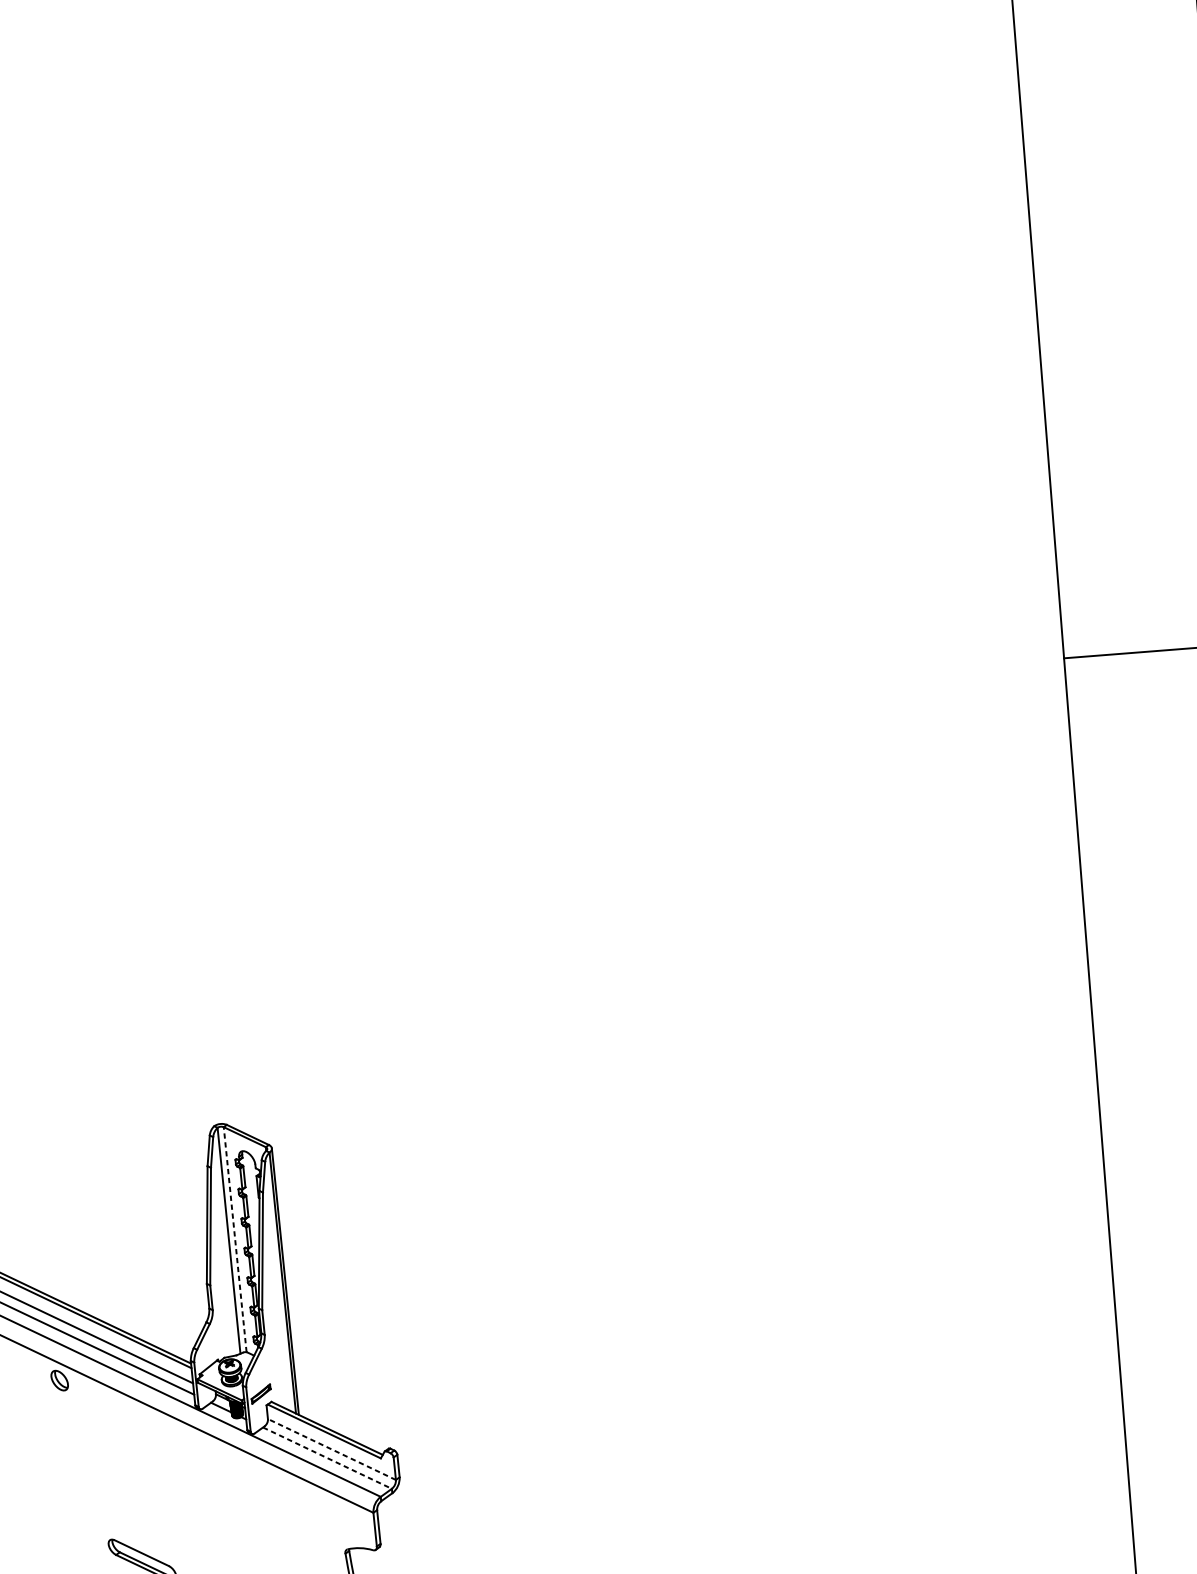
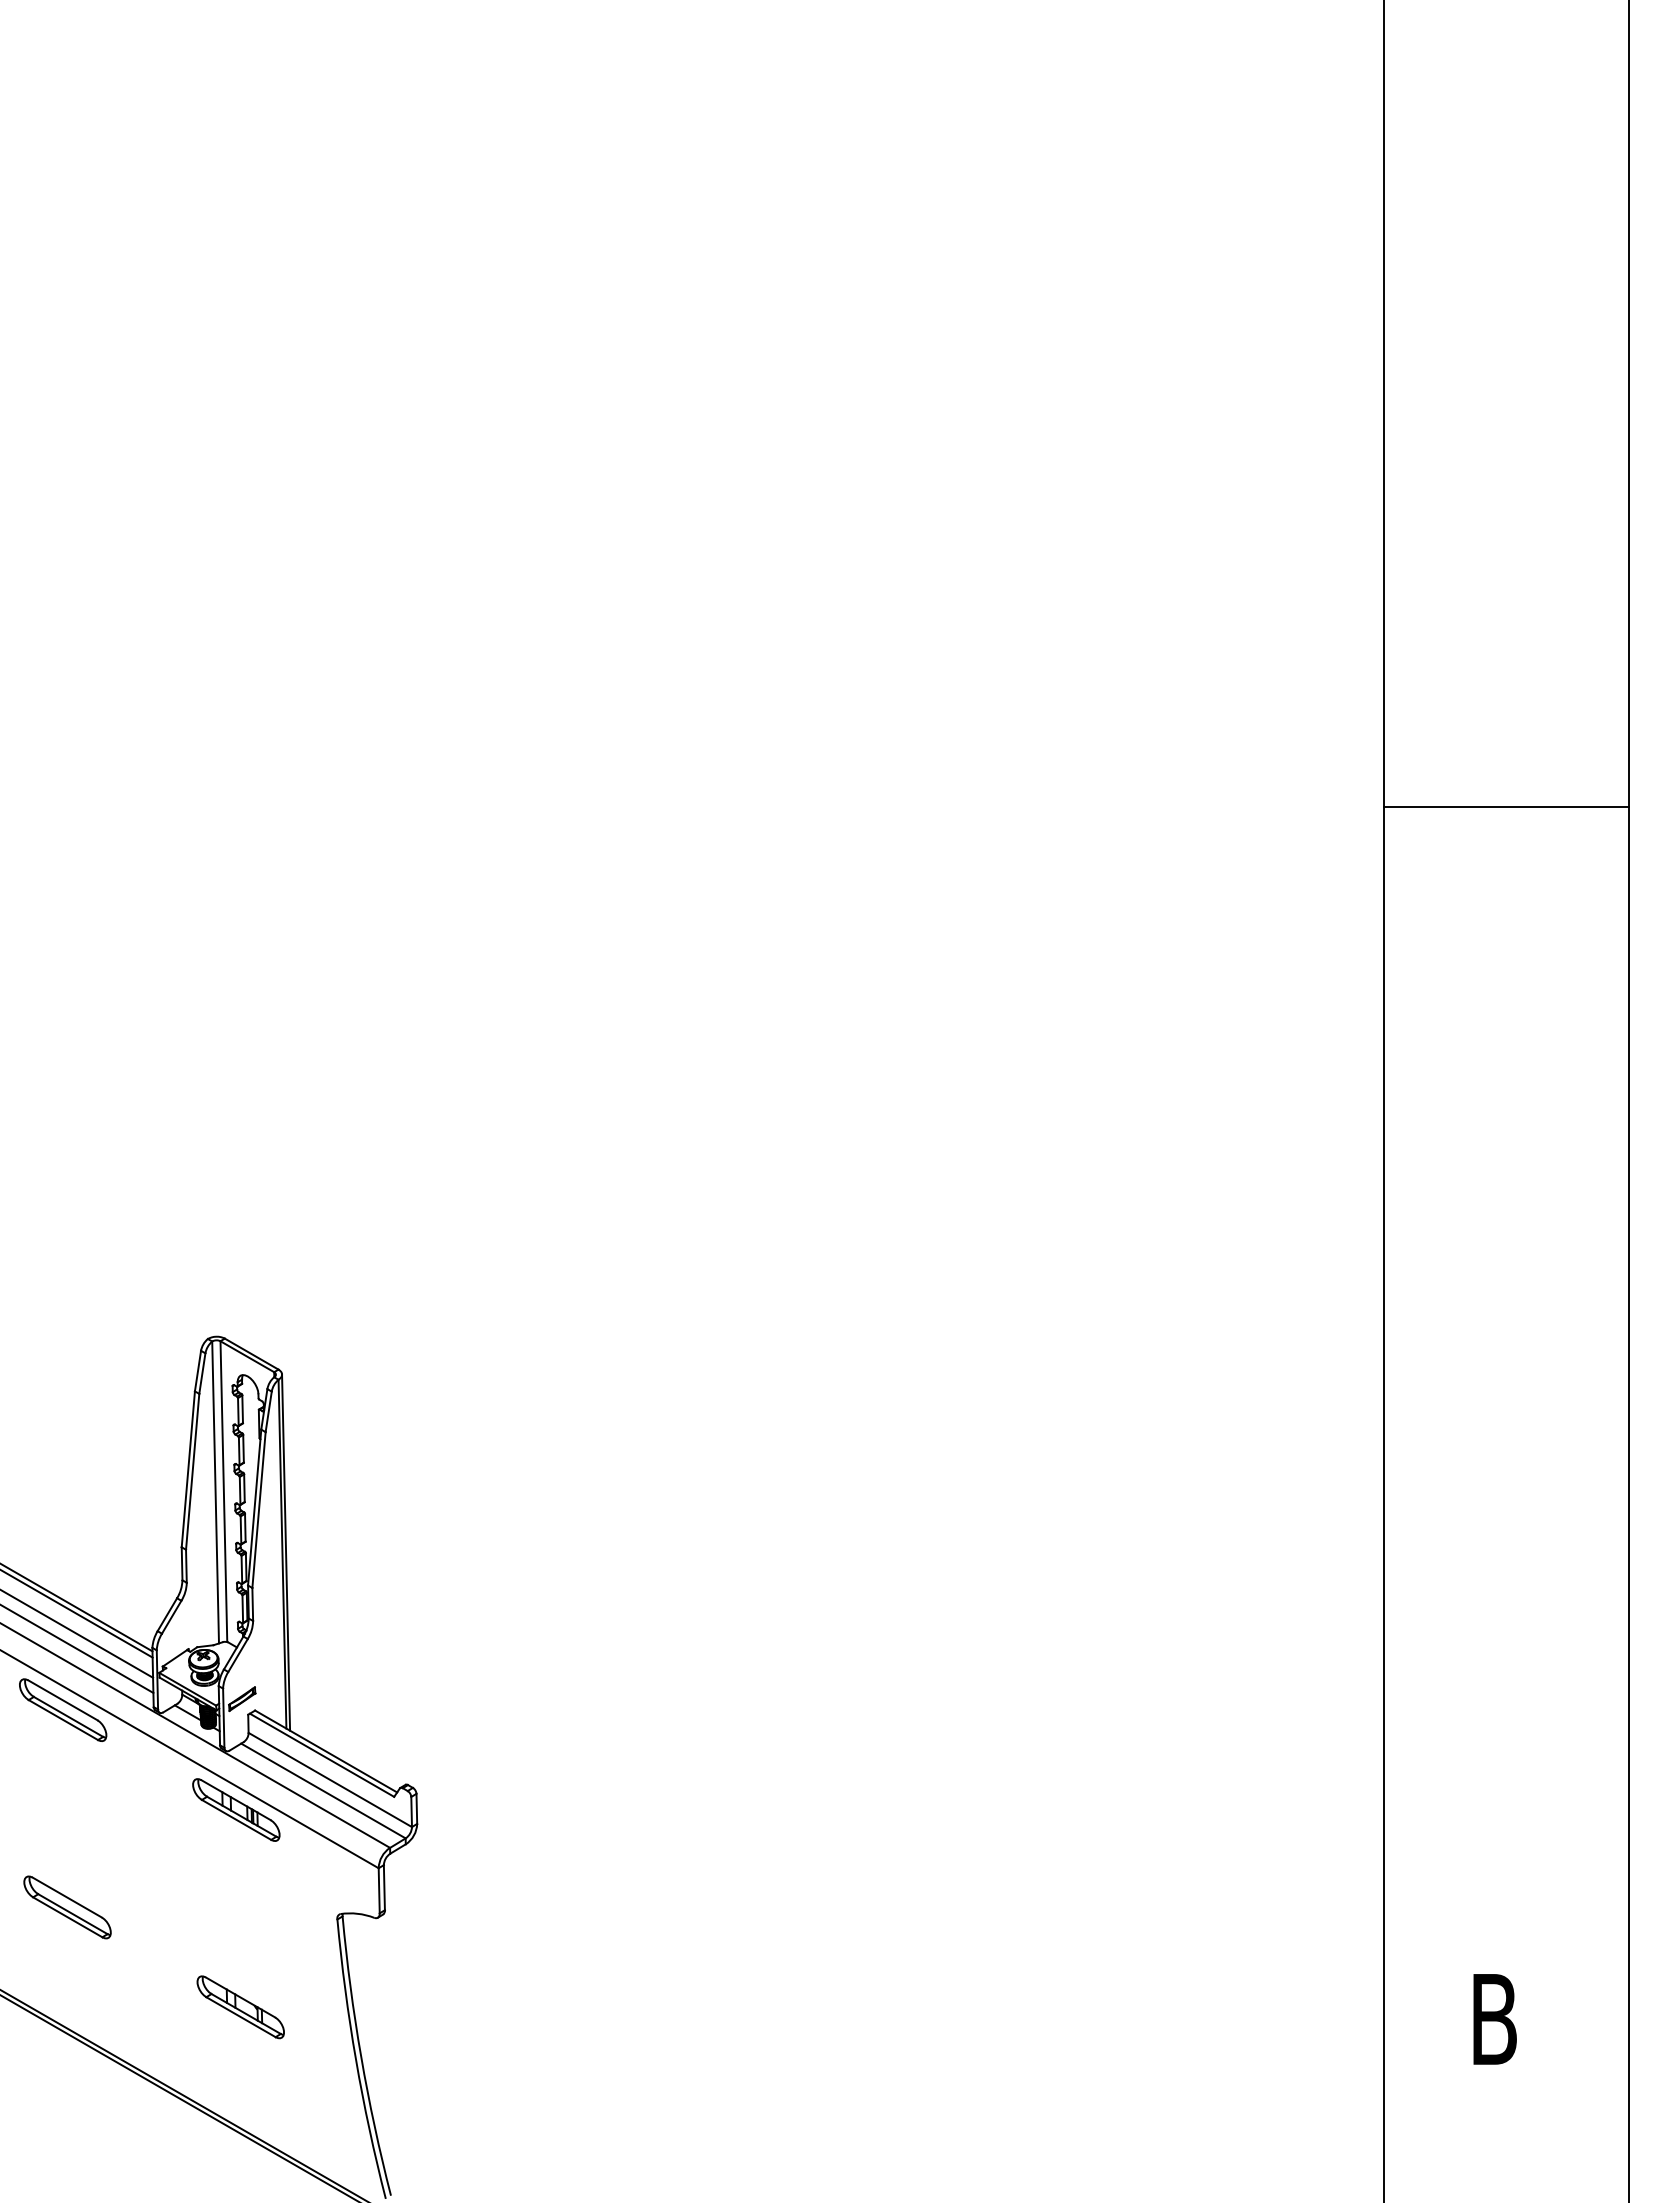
line: (234, 1239) -> (223, 1491), dashed -> solid
part: (127, 1412) -> (63, 1709), added
line: (331, 1449) -> (329, 1779), dashed -> solid
line: (327, 1458) -> (323, 1791), dashed -> solid
part: (263, 1477) -> (236, 1809), added

